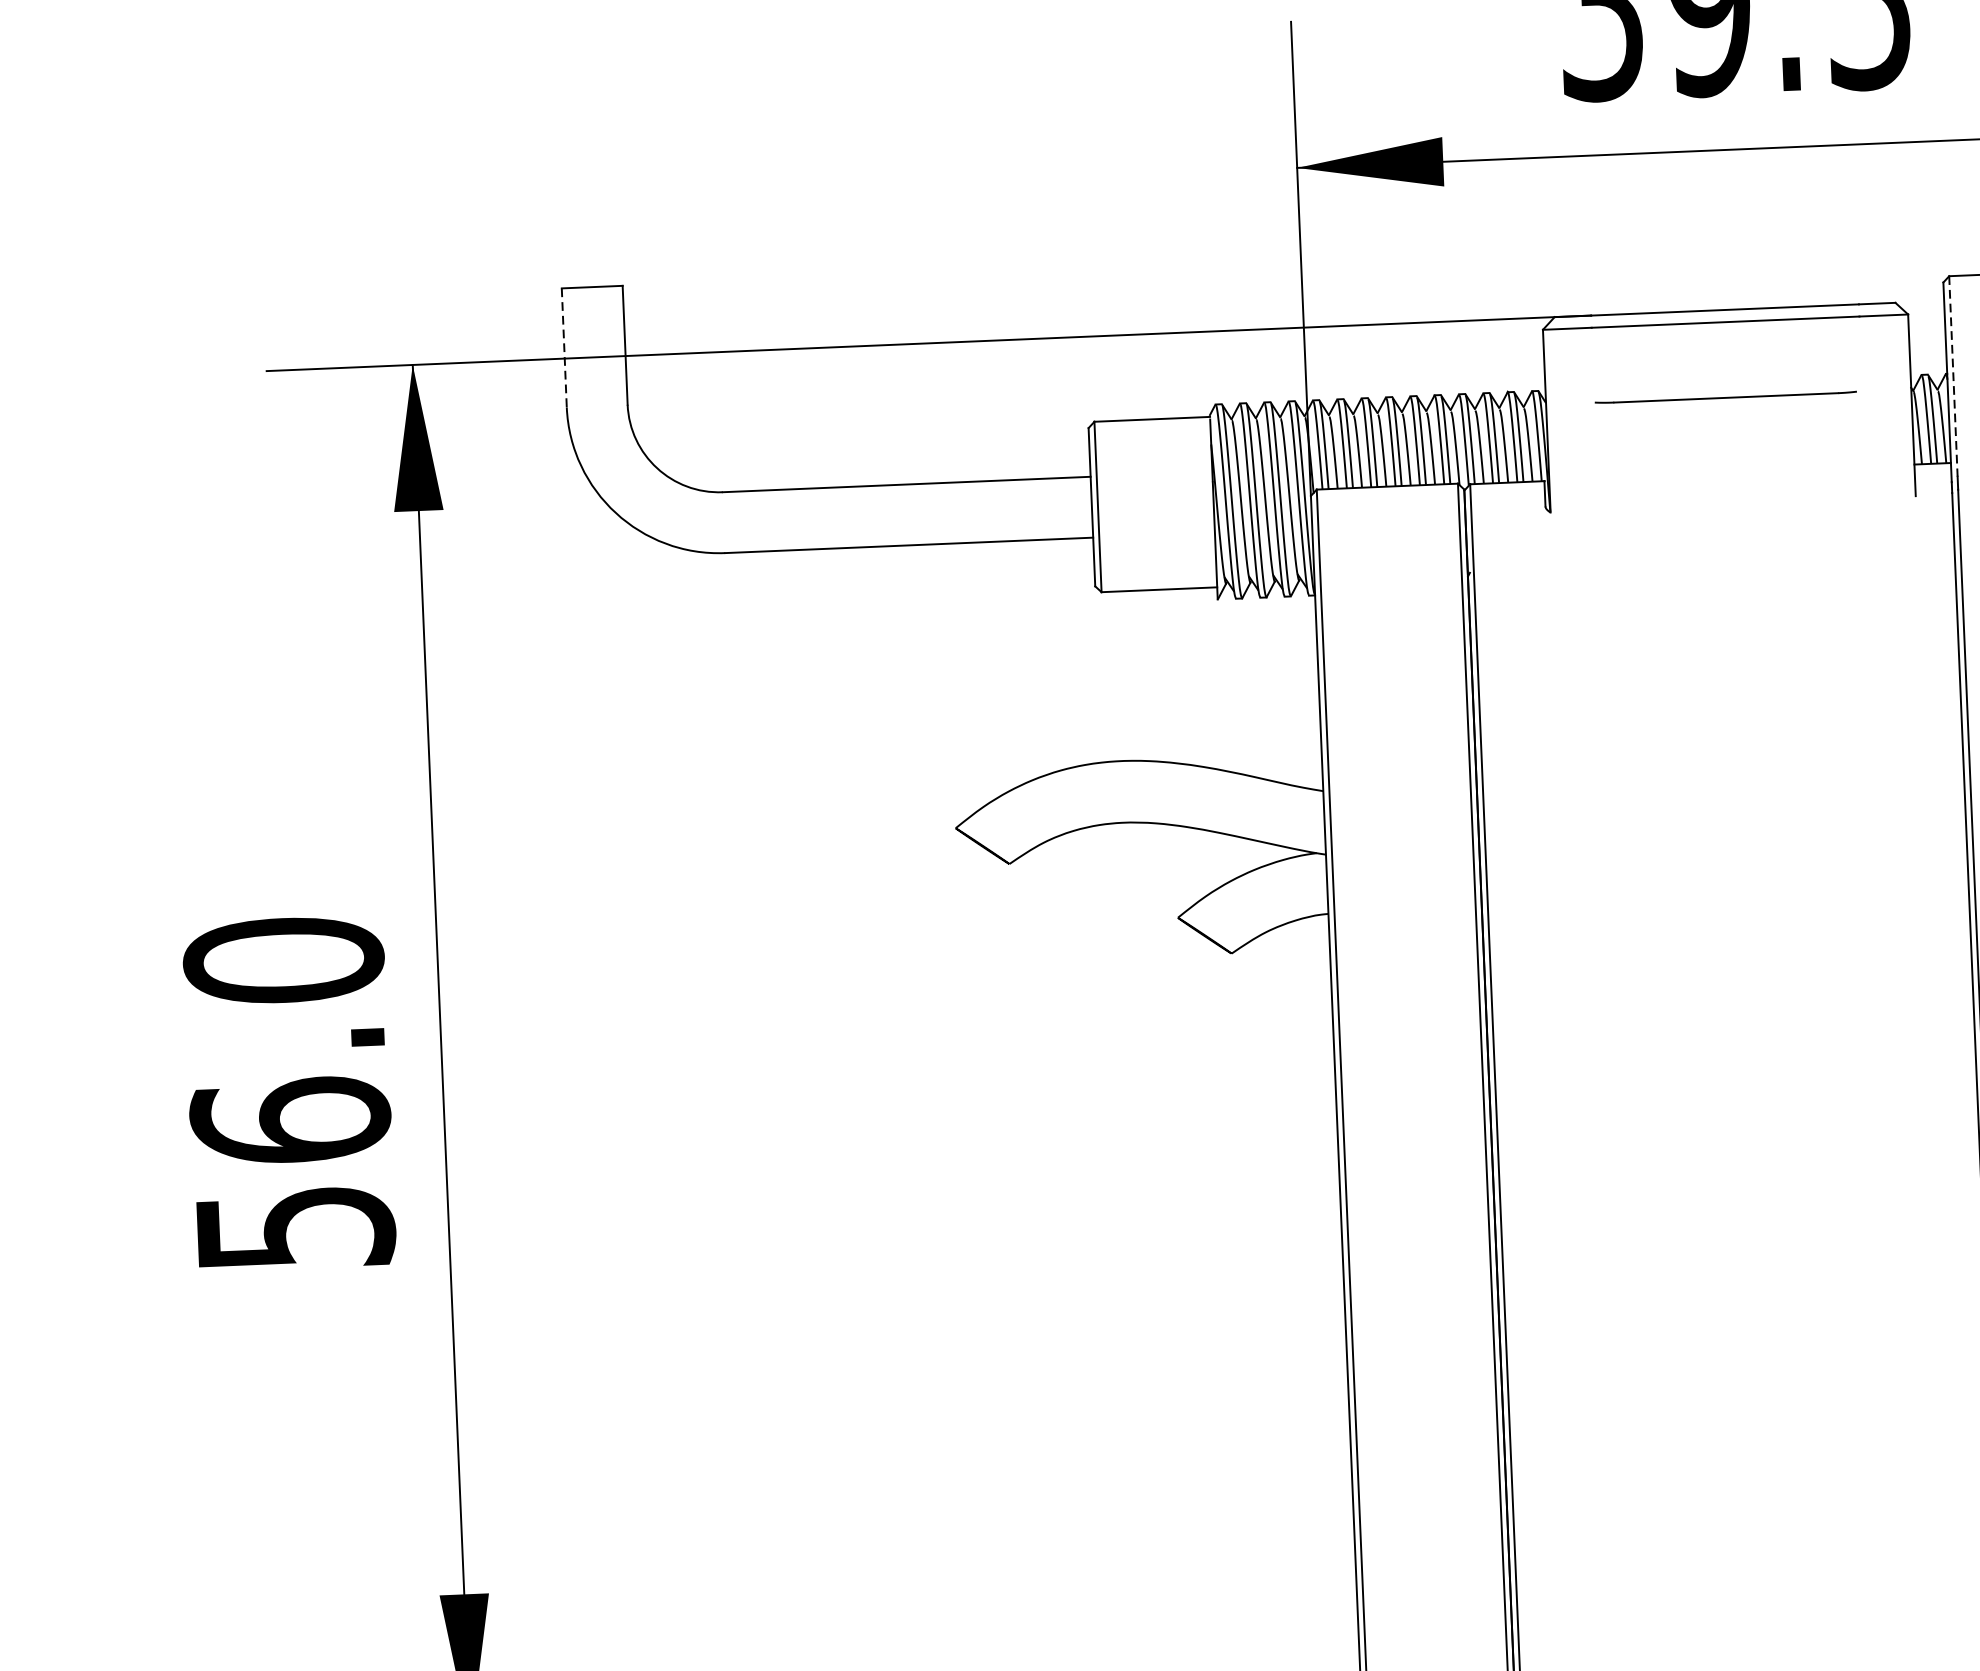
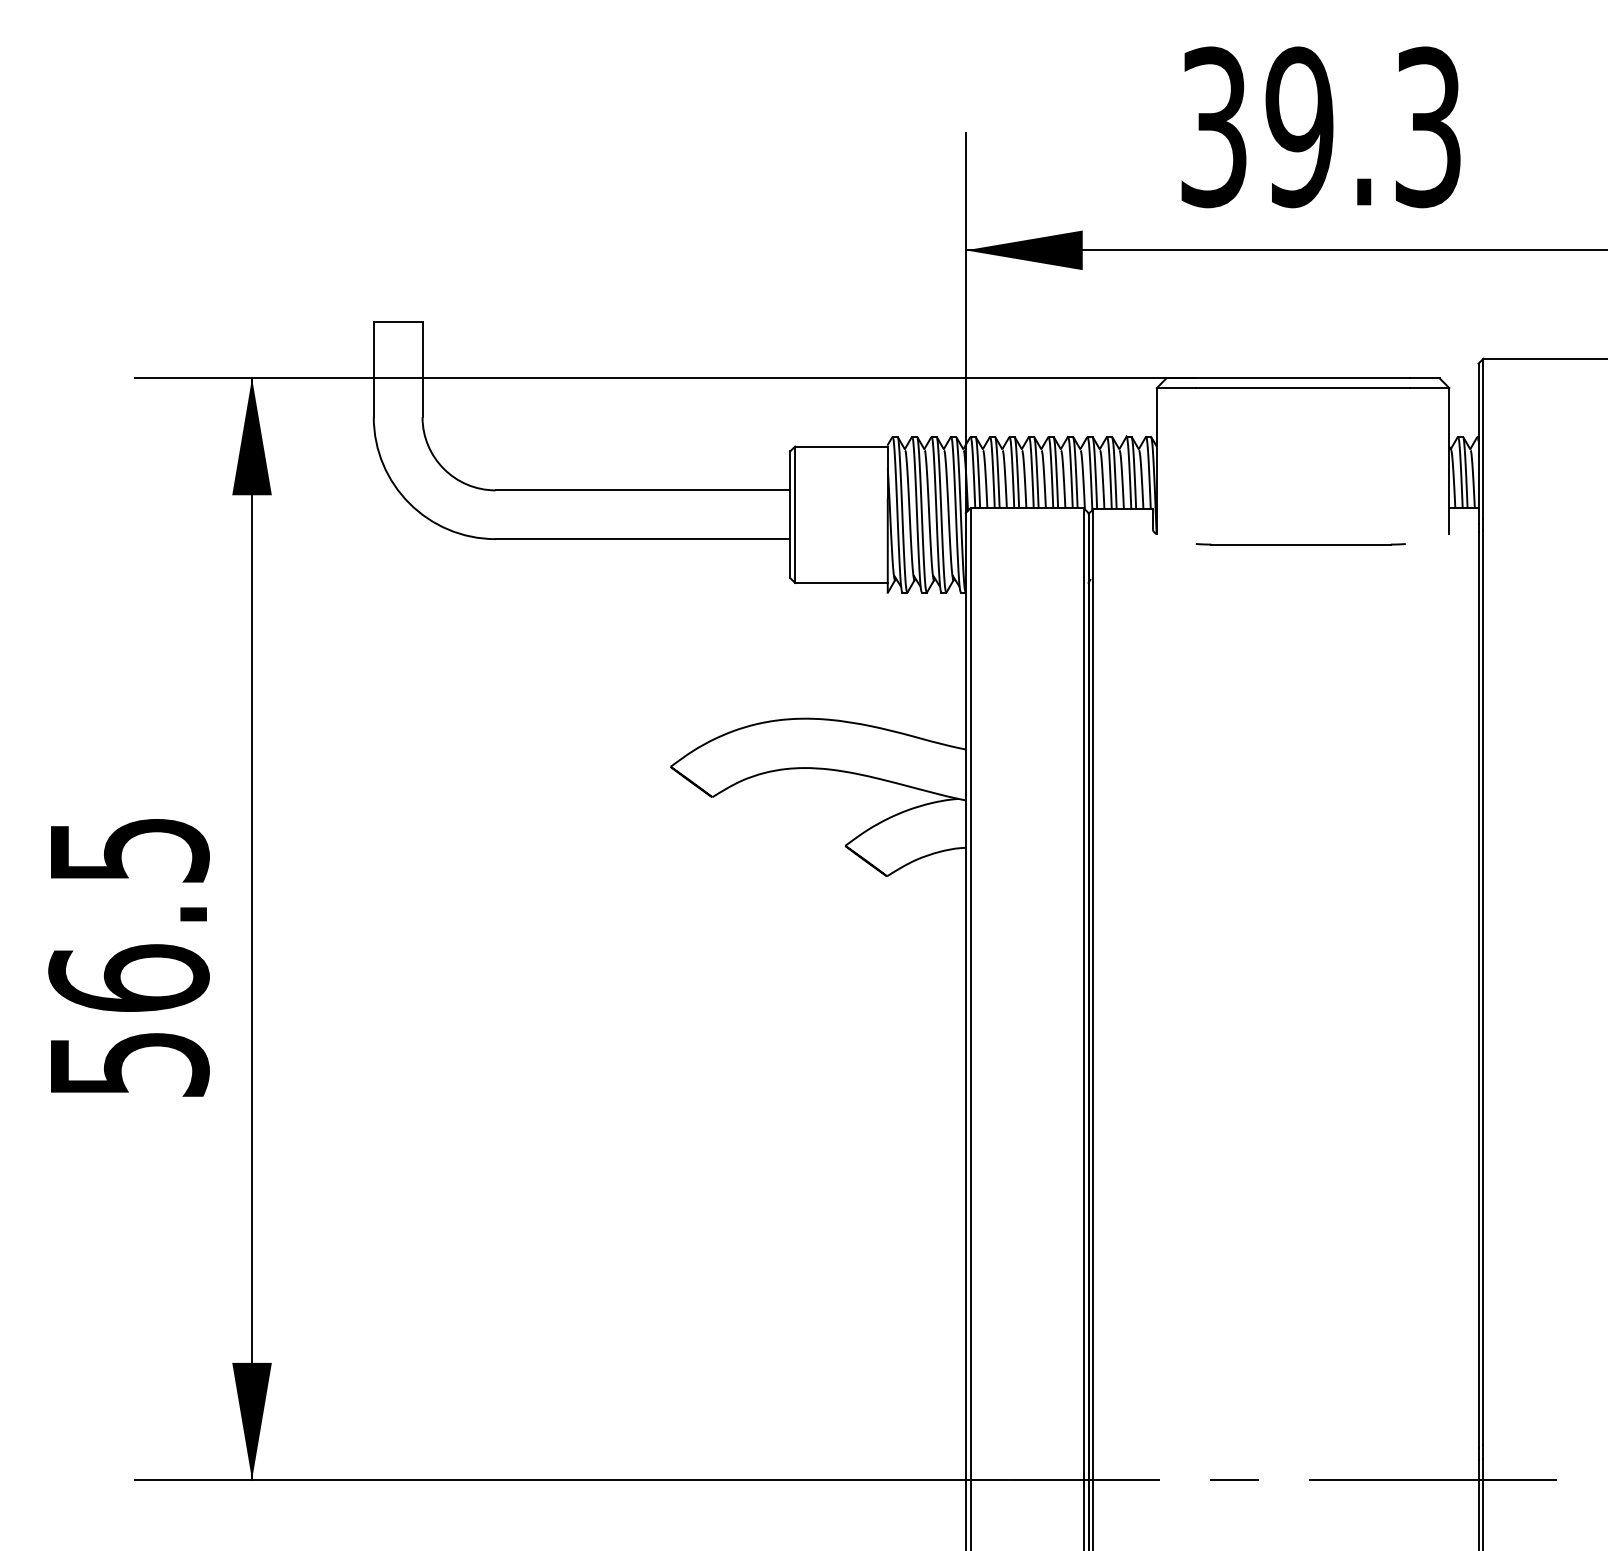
line: (563, 347) -> (373, 369), dashed -> solid
line: (1953, 376) -> (1483, 439), dashed -> solid
line: (1725, 397) -> (1300, 544), moved
text: (283, 959) -> (128, 849), 56.0 -> 56.5

